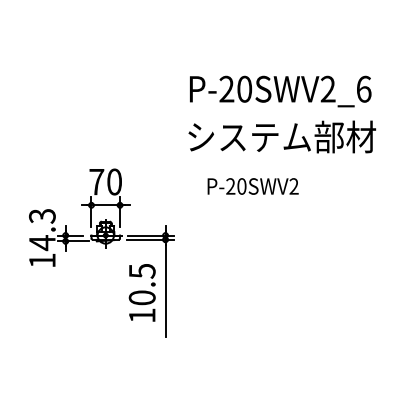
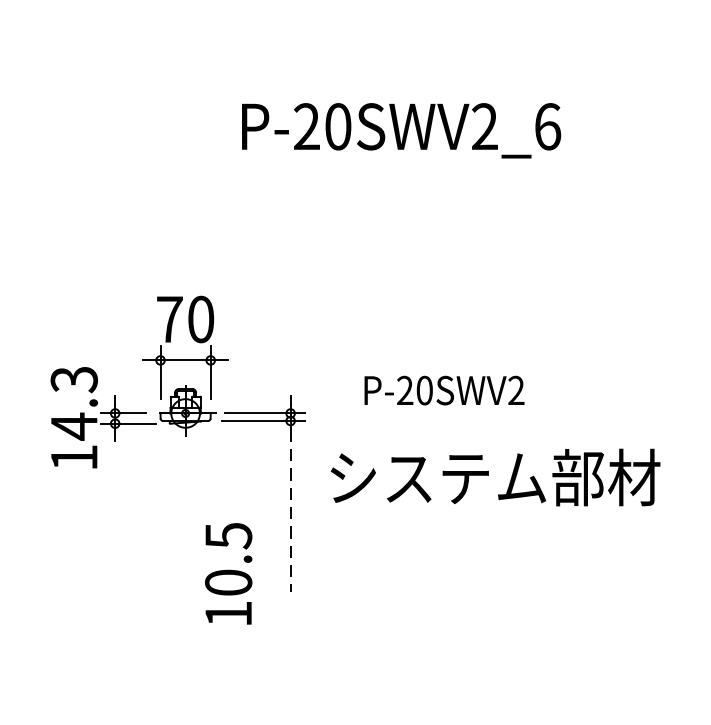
text: (280, 91) -> (401, 130), moved
text: (281, 136) -> (494, 476), moved
text: (252, 186) -> (443, 390), moved
line: (165, 291) -> (290, 511), solid -> dashed
text: (141, 292) -> (227, 573), moved

